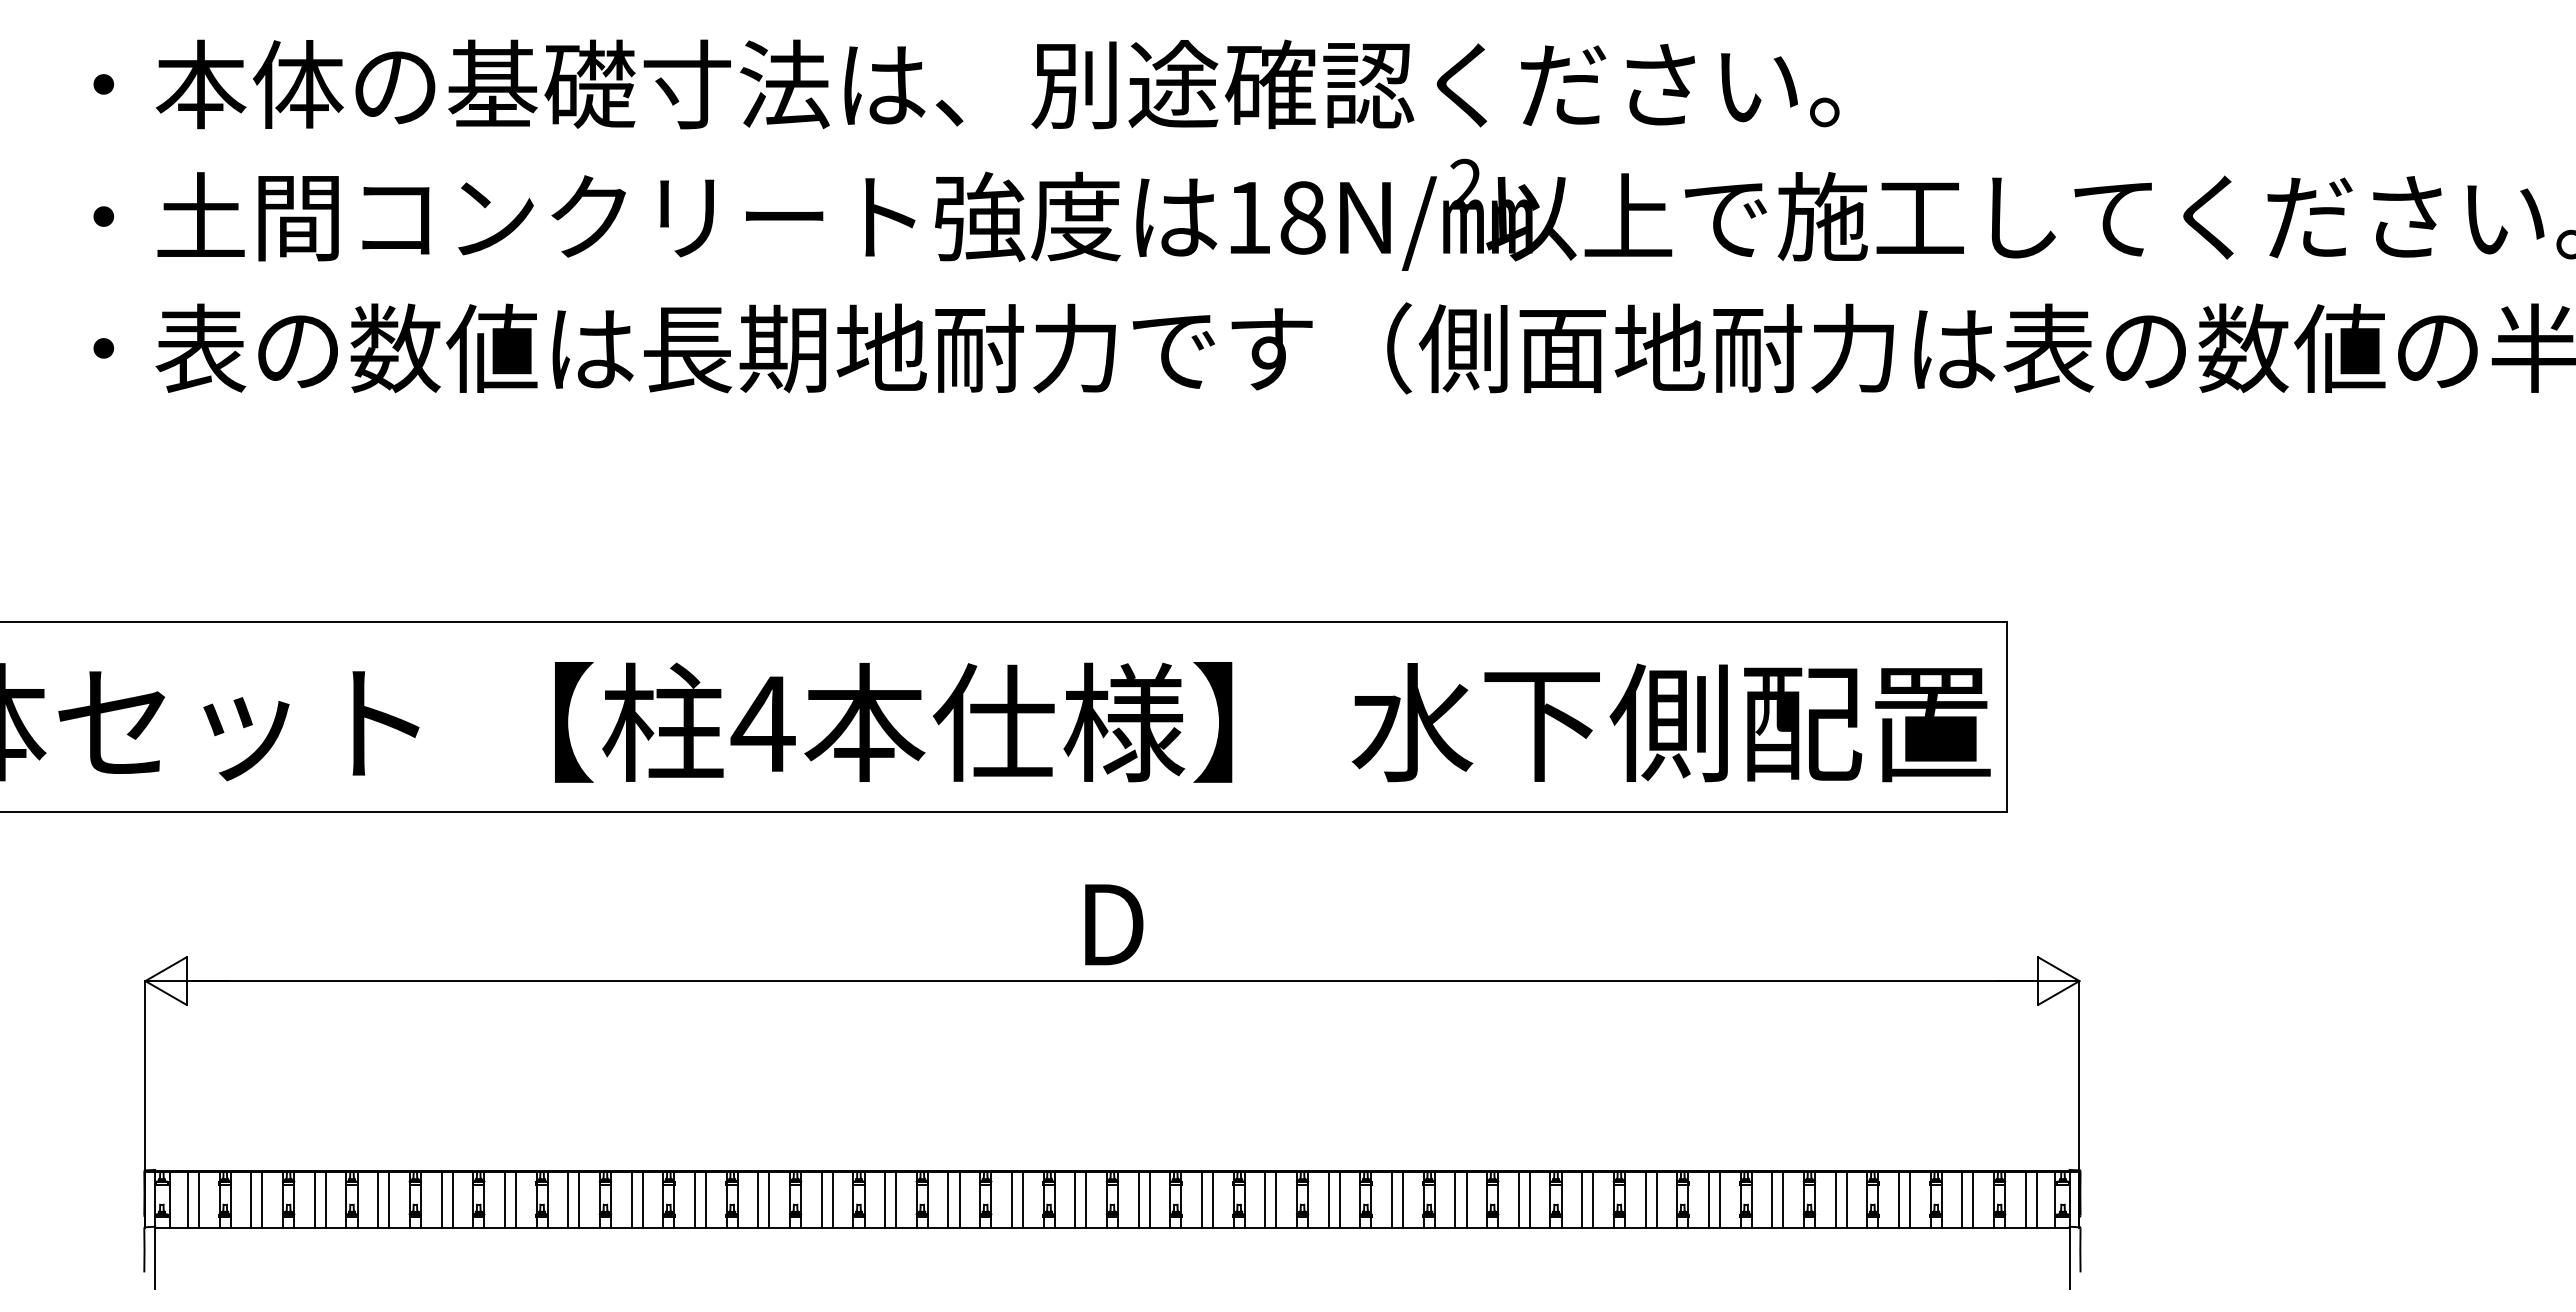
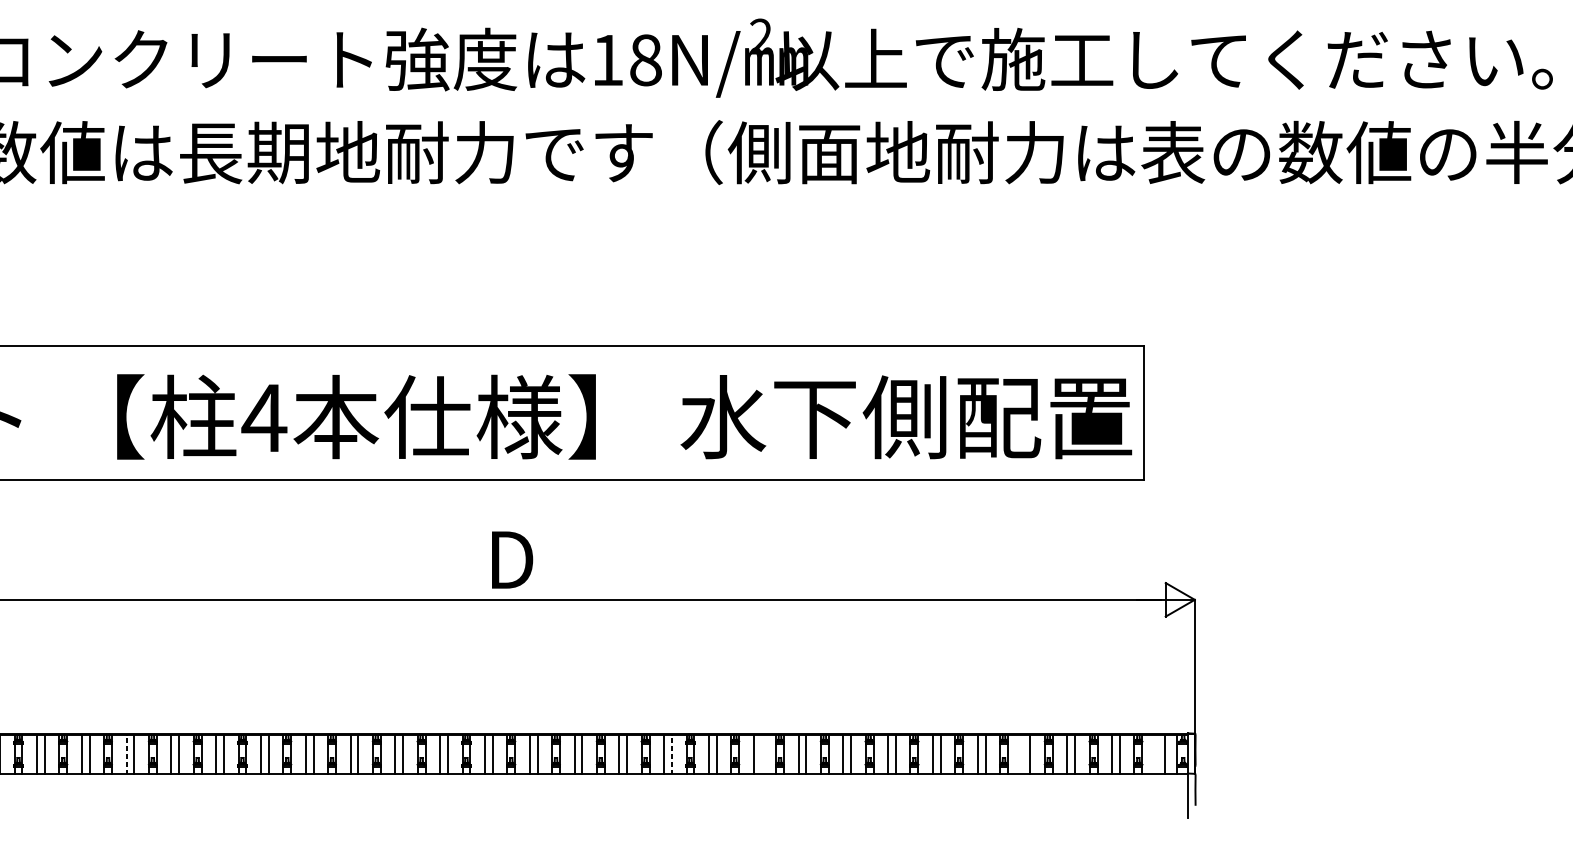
line: (568, 1200) -> (126, 754), solid -> dashed
line: (1339, 1200) -> (671, 754), solid -> dashed
line: (1466, 1200) -> (761, 754), removed
line: (1835, 1200) -> (1022, 754), removed
line: (2025, 1200) -> (1156, 754), removed

